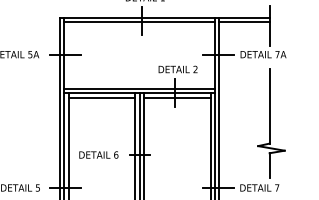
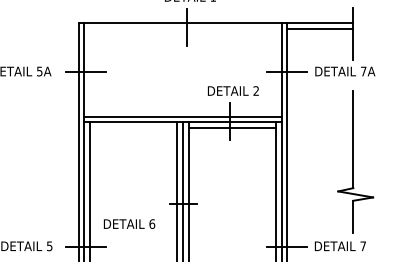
line: (139, 22) -> (182, 29), removed
line: (101, 98) -> (132, 129), removed
text: (98, 154) -> (129, 223), moved

